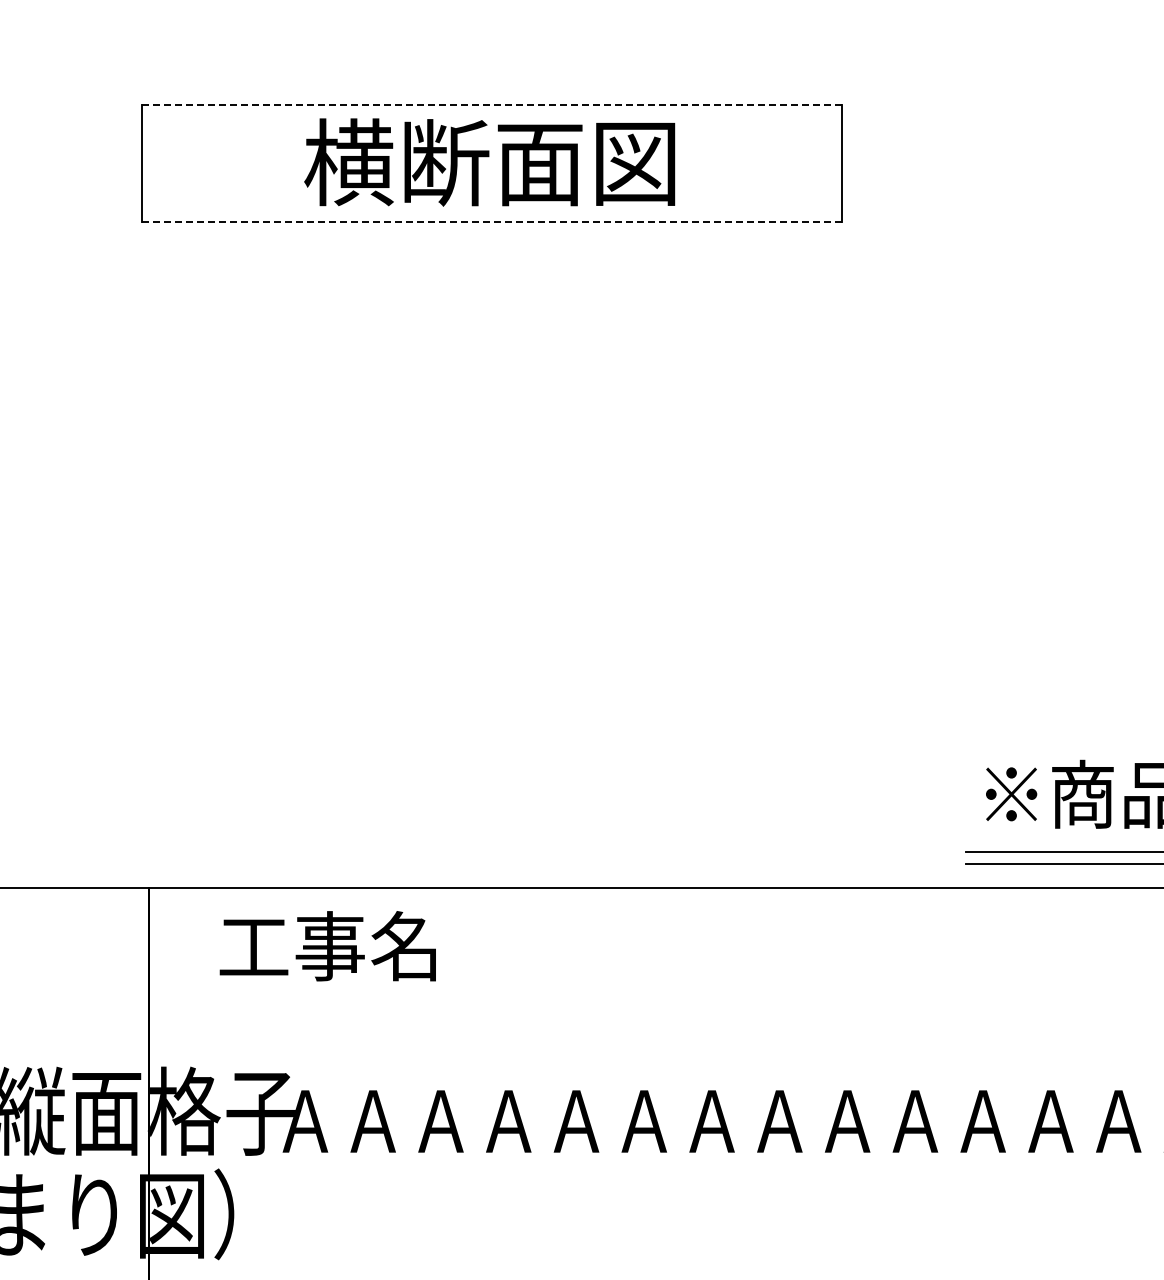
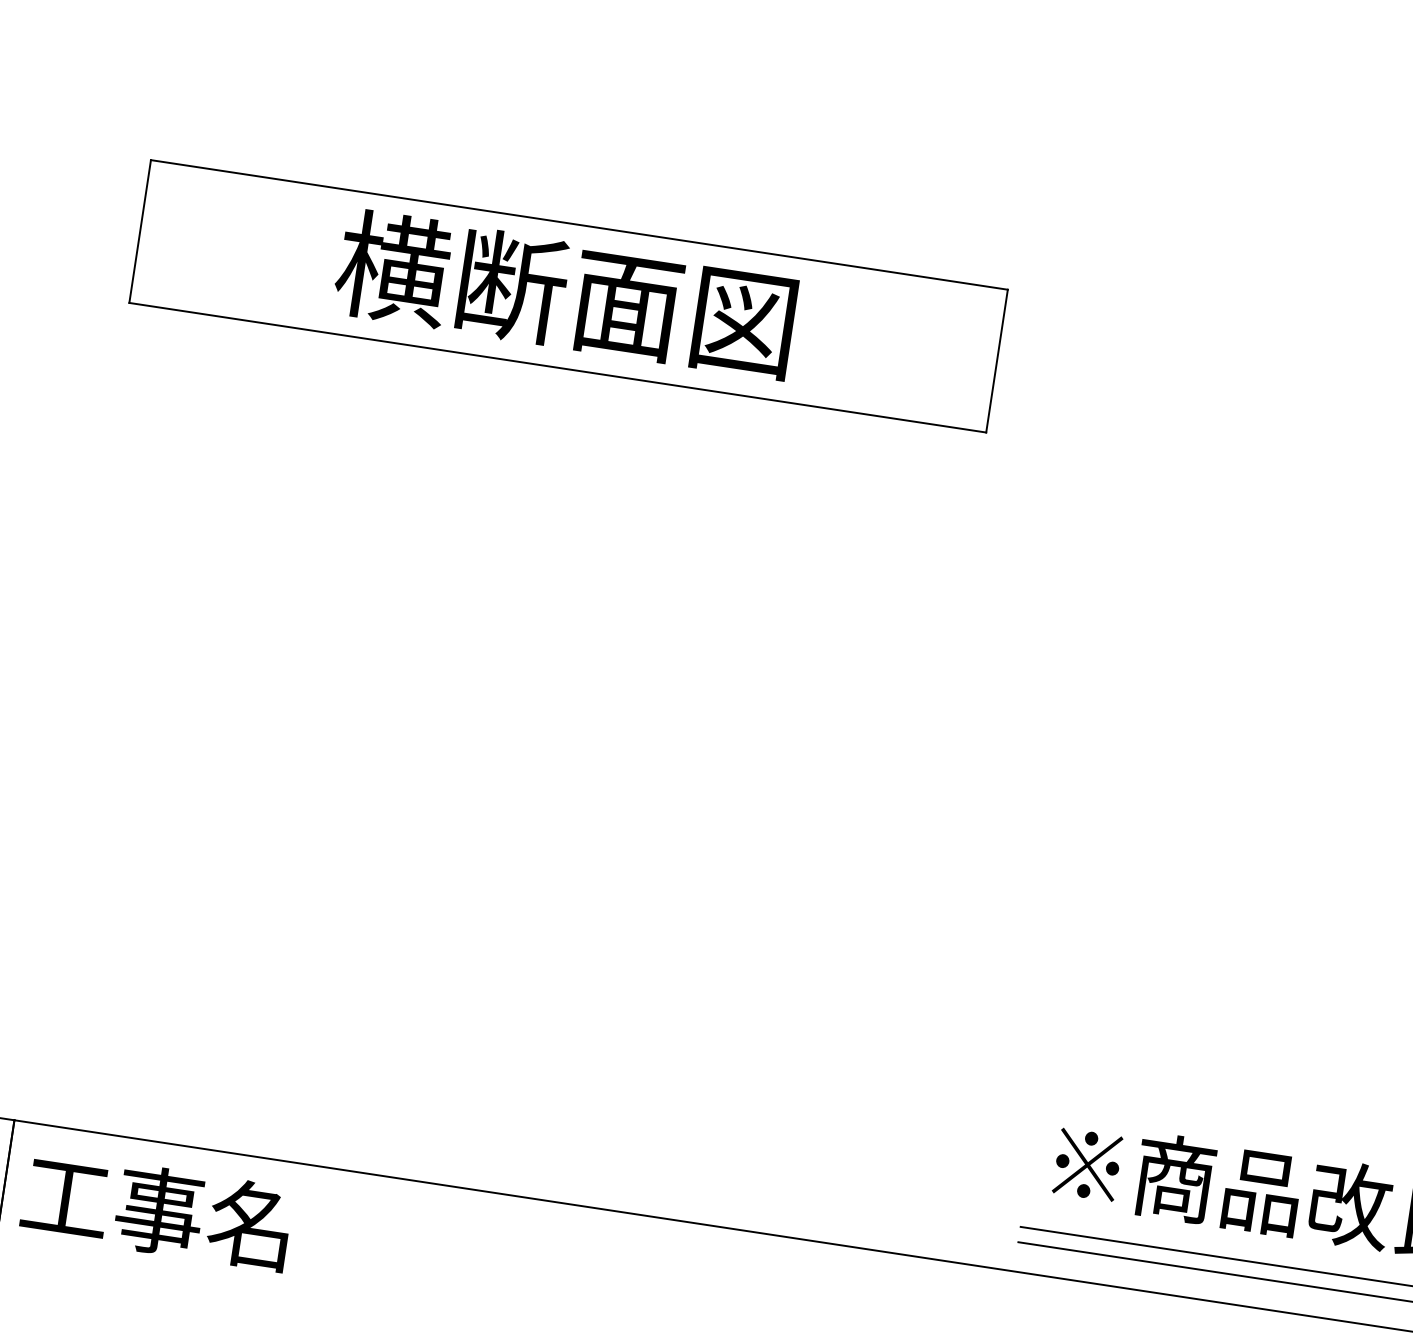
line: (492, 105) -> (579, 225), dashed -> solid
line: (492, 221) -> (558, 367), dashed -> solid
text: (327, 946) -> (156, 1210), moved

